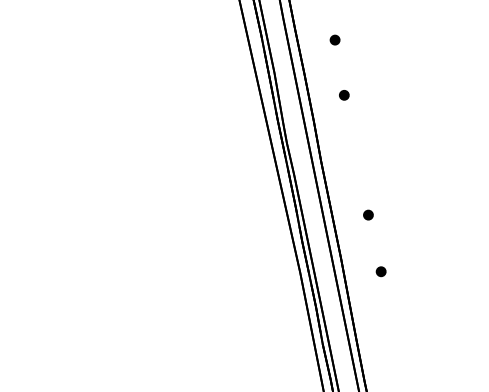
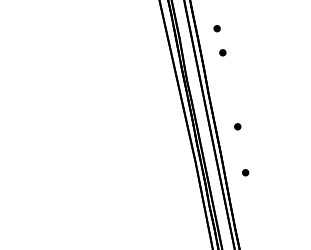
part: (334, 39) -> (216, 28), moved
part: (380, 271) -> (245, 172), moved

